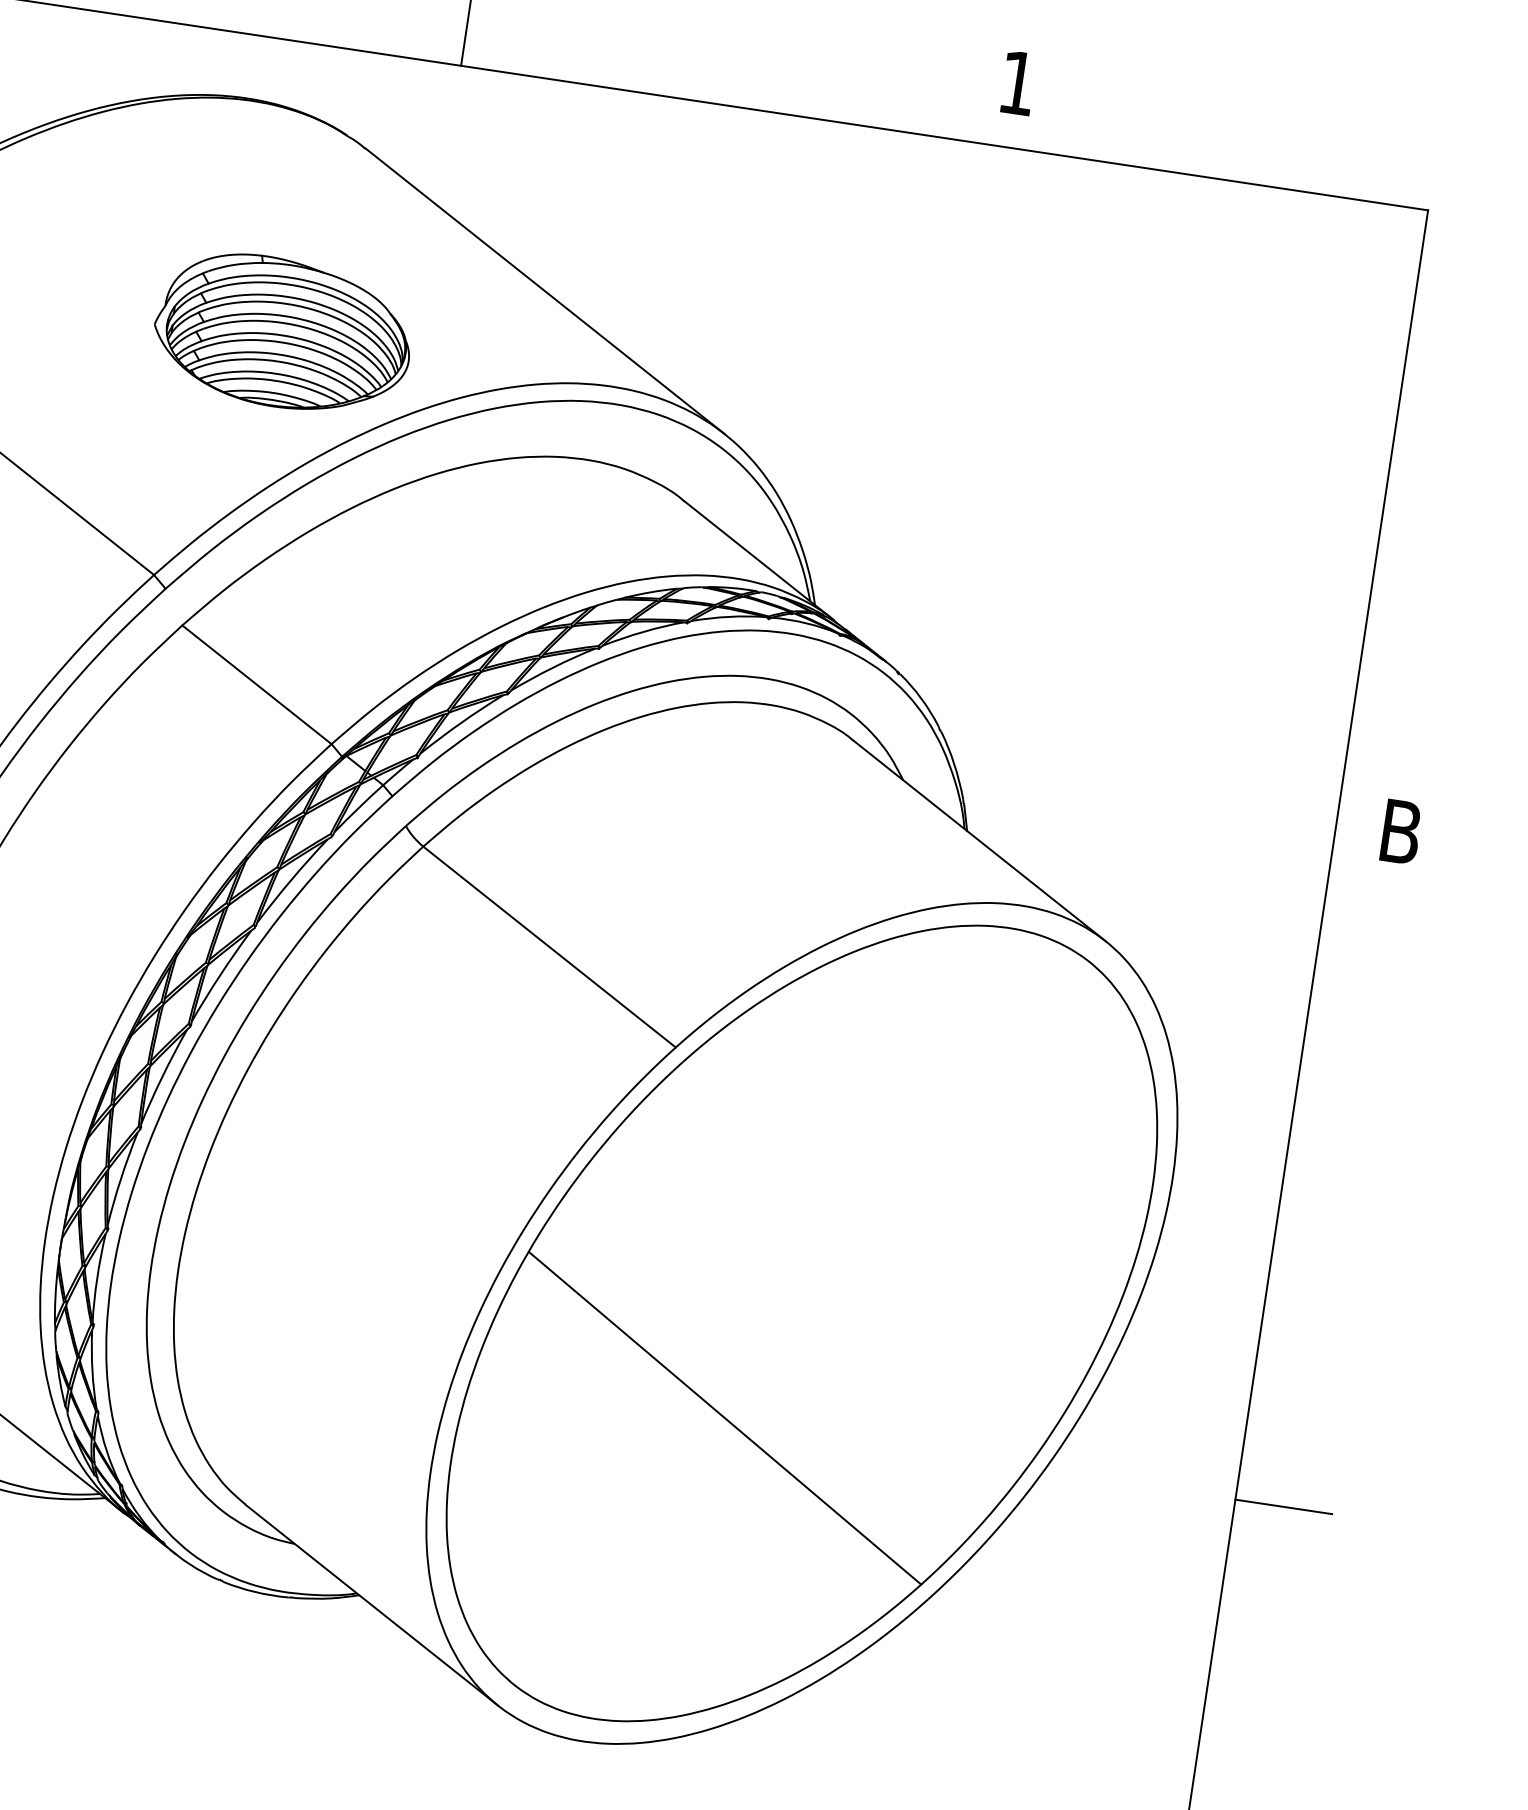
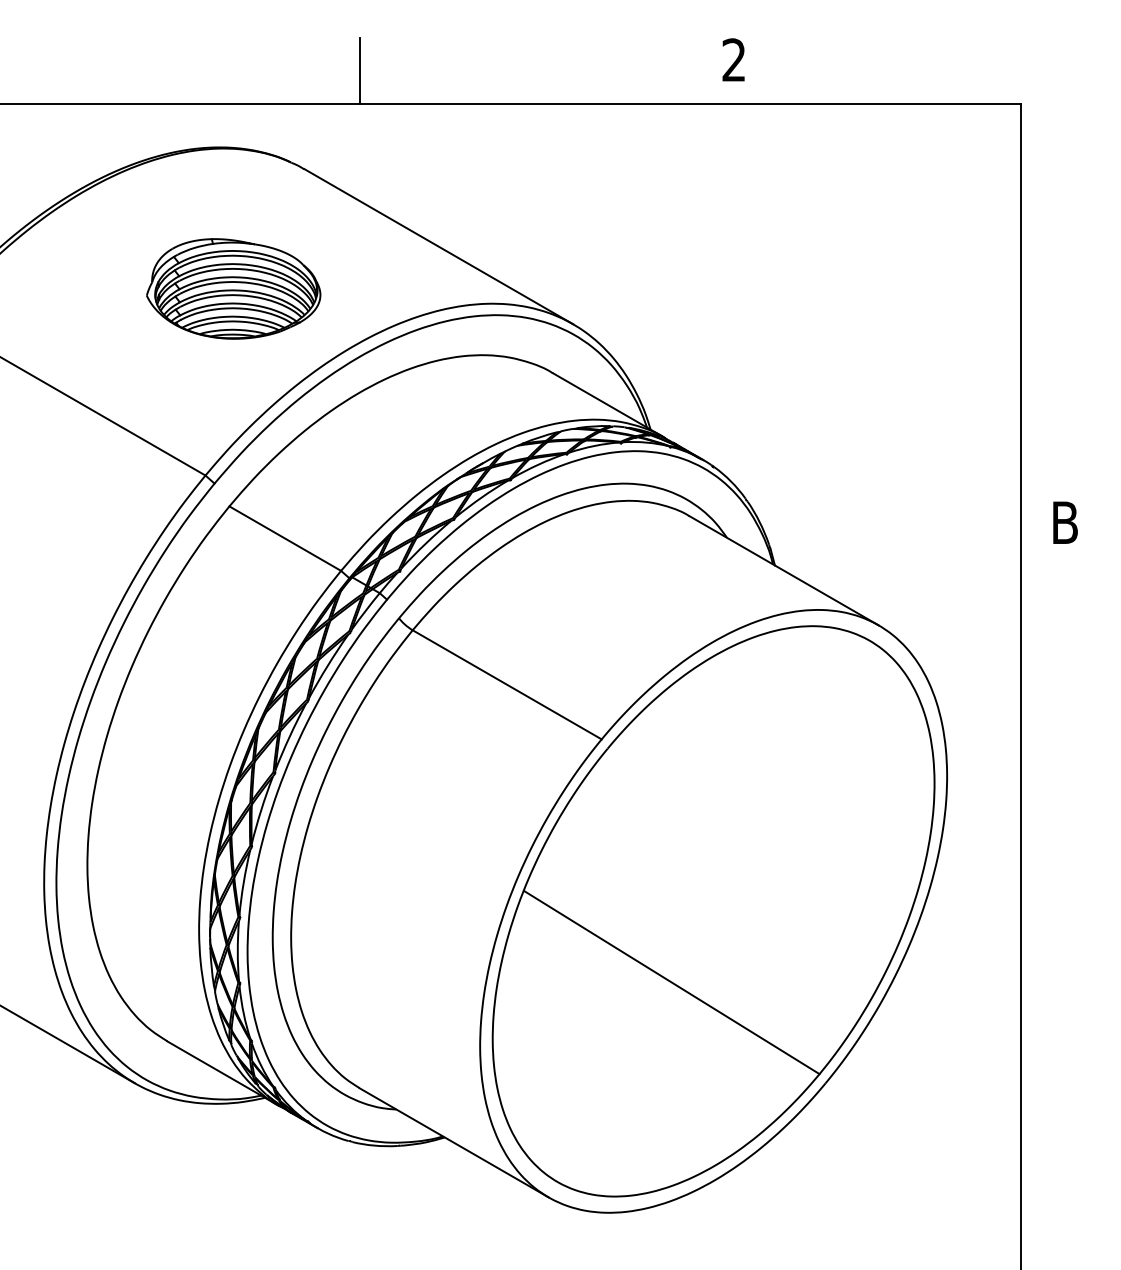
text: (1017, 82) -> (733, 59), 1 -> 2
part: (283, 332) -> (233, 288), moved
line: (1284, 1506) -> (1054, 985), removed

